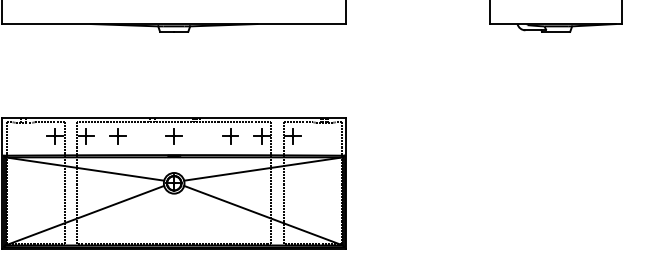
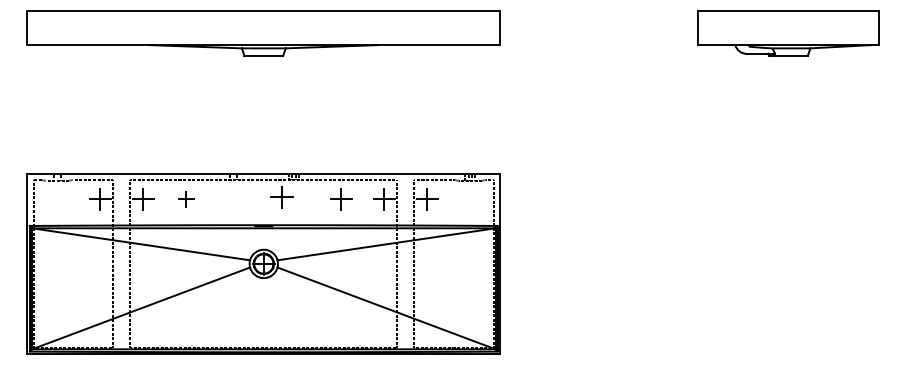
part: (117, 136) -> (186, 199), size x0.7
part: (173, 136) -> (281, 197), moved

